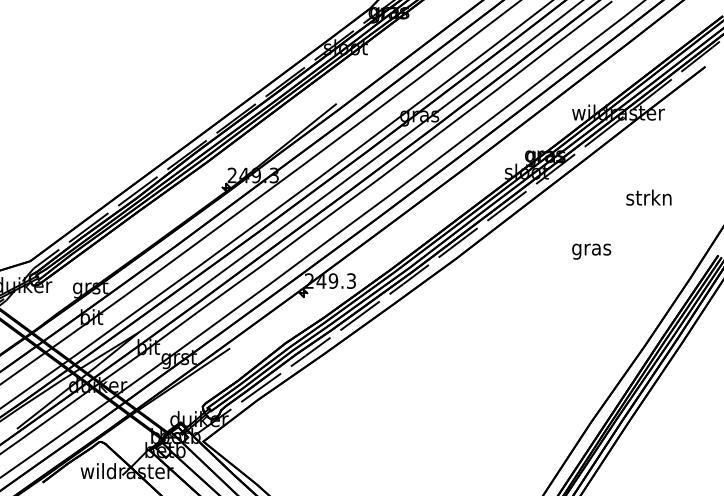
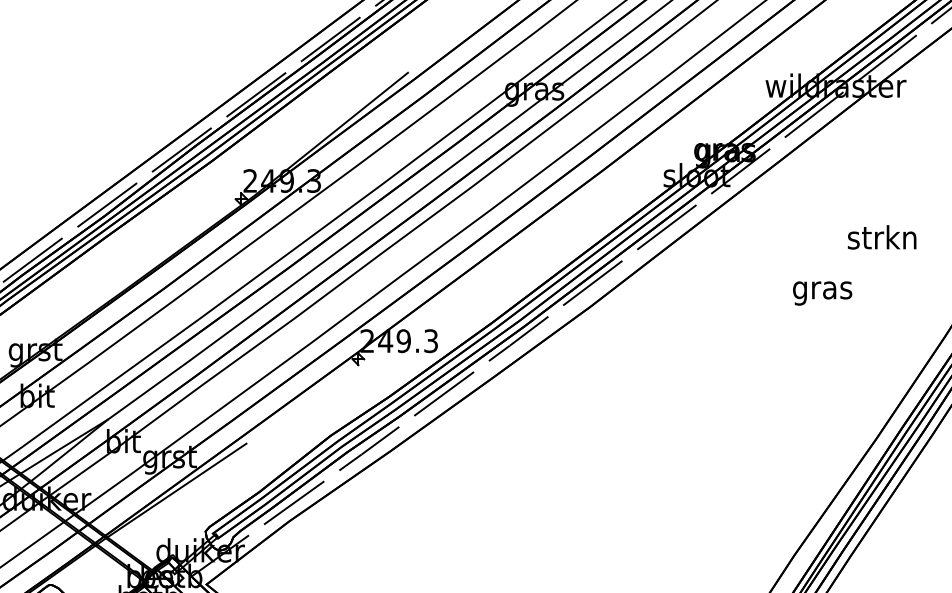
text: (648, 197) -> (881, 237), moved
text: (591, 251) -> (822, 293), moved

